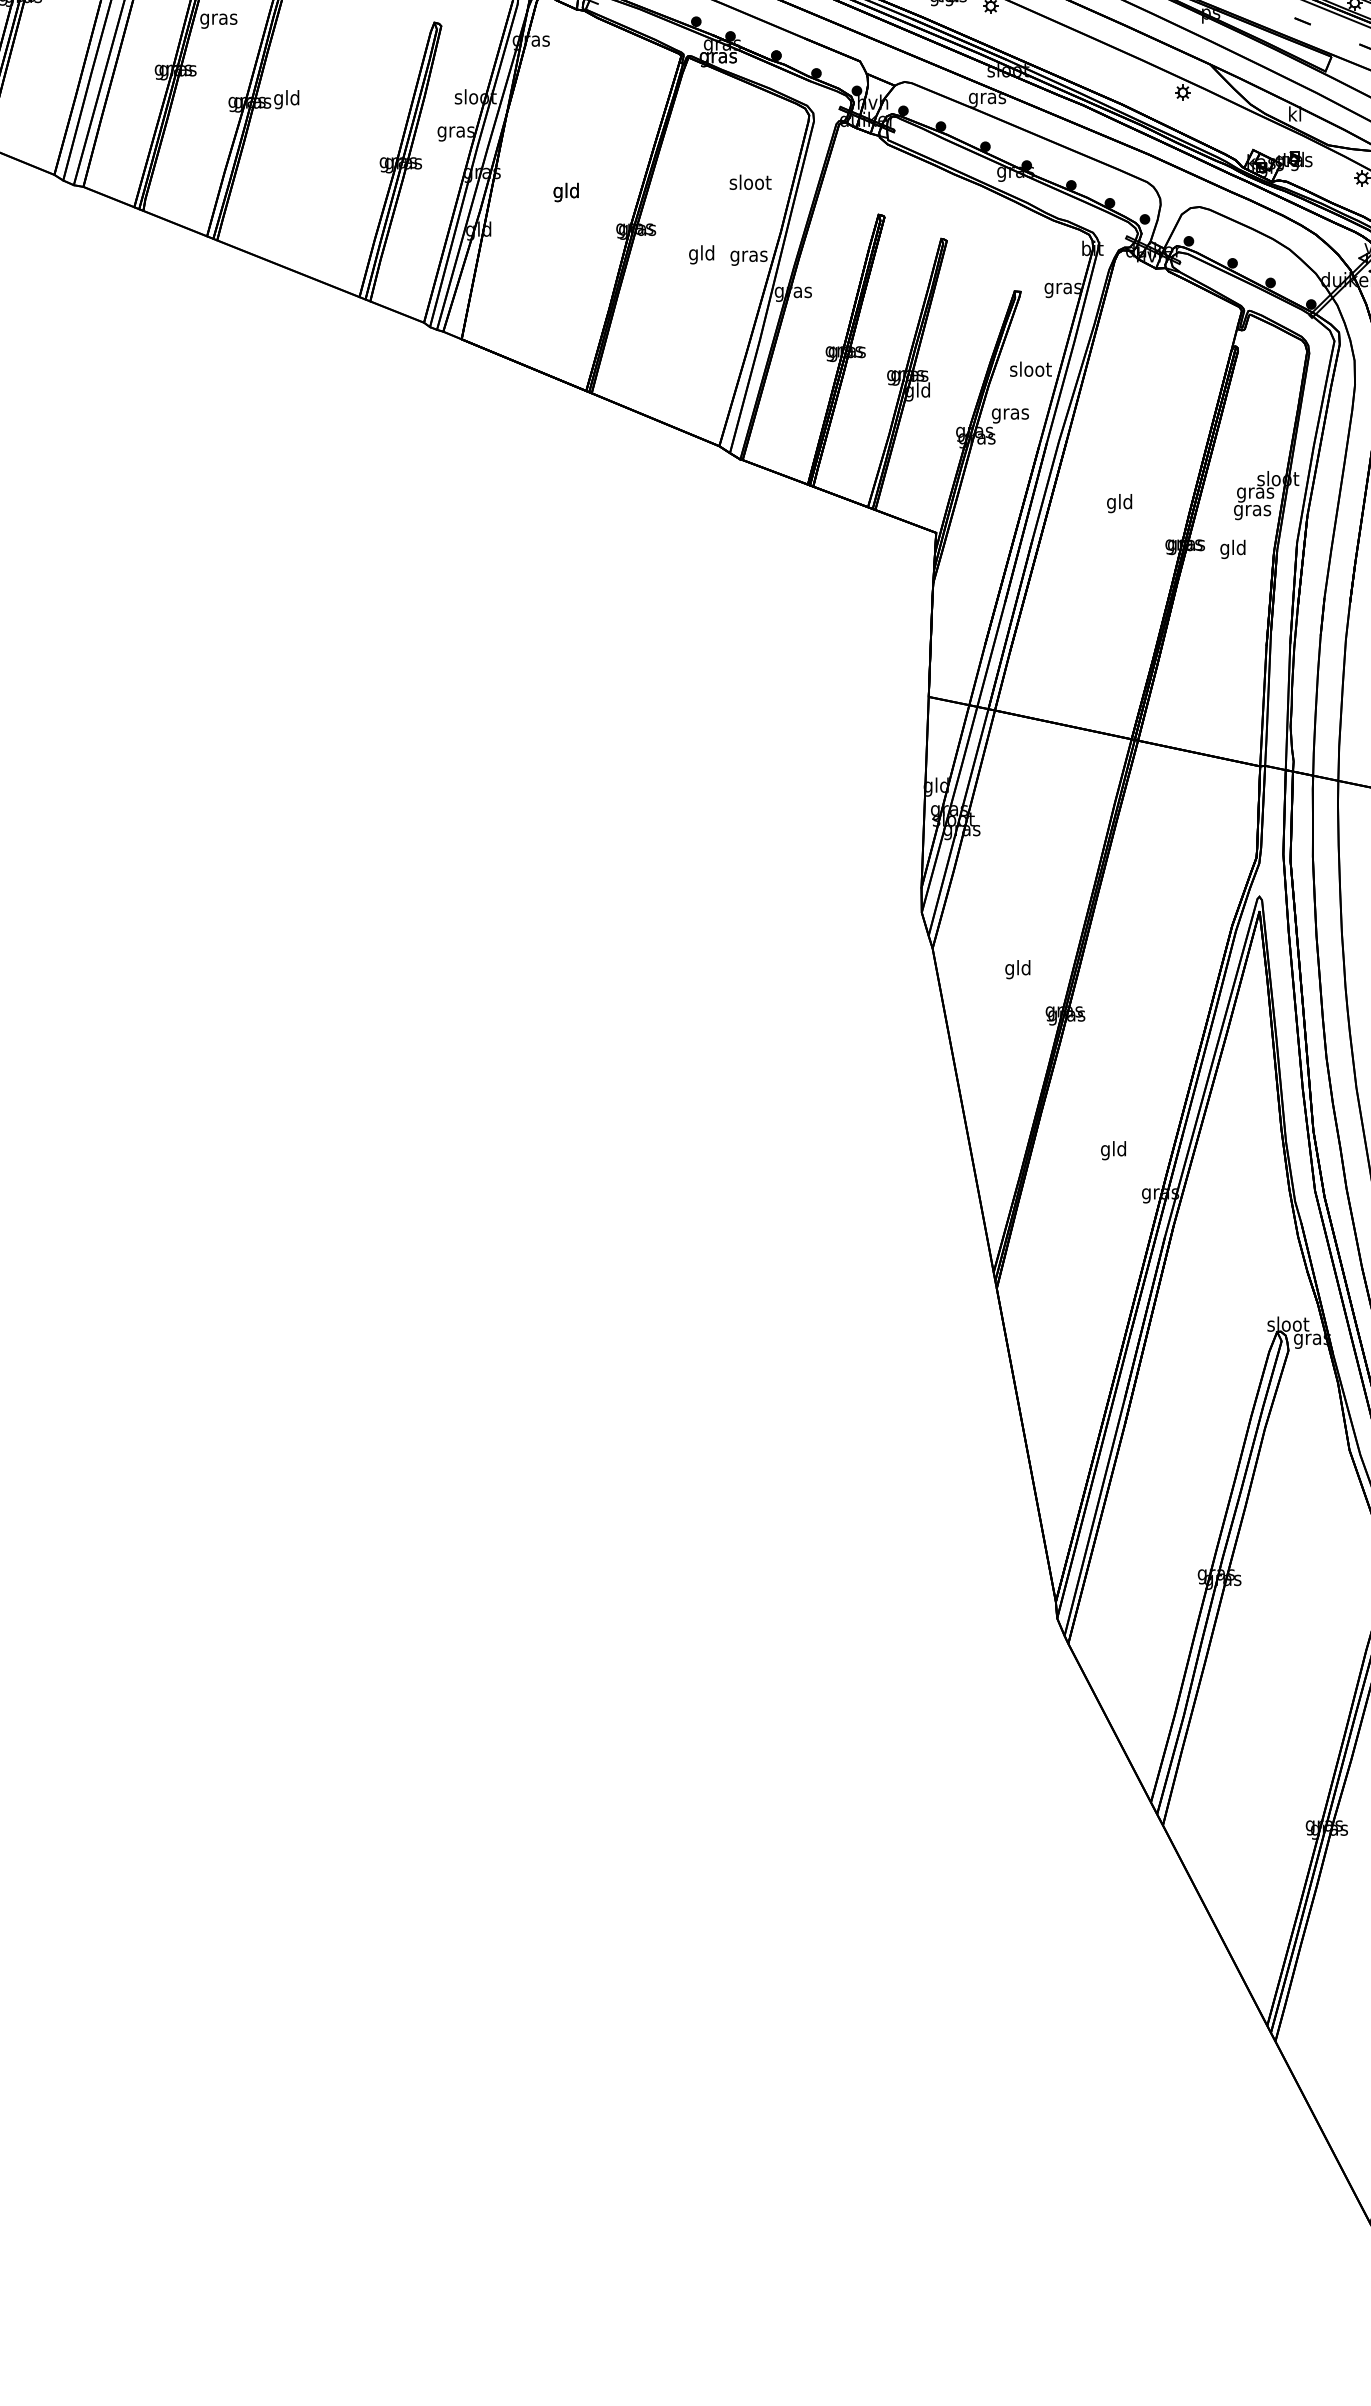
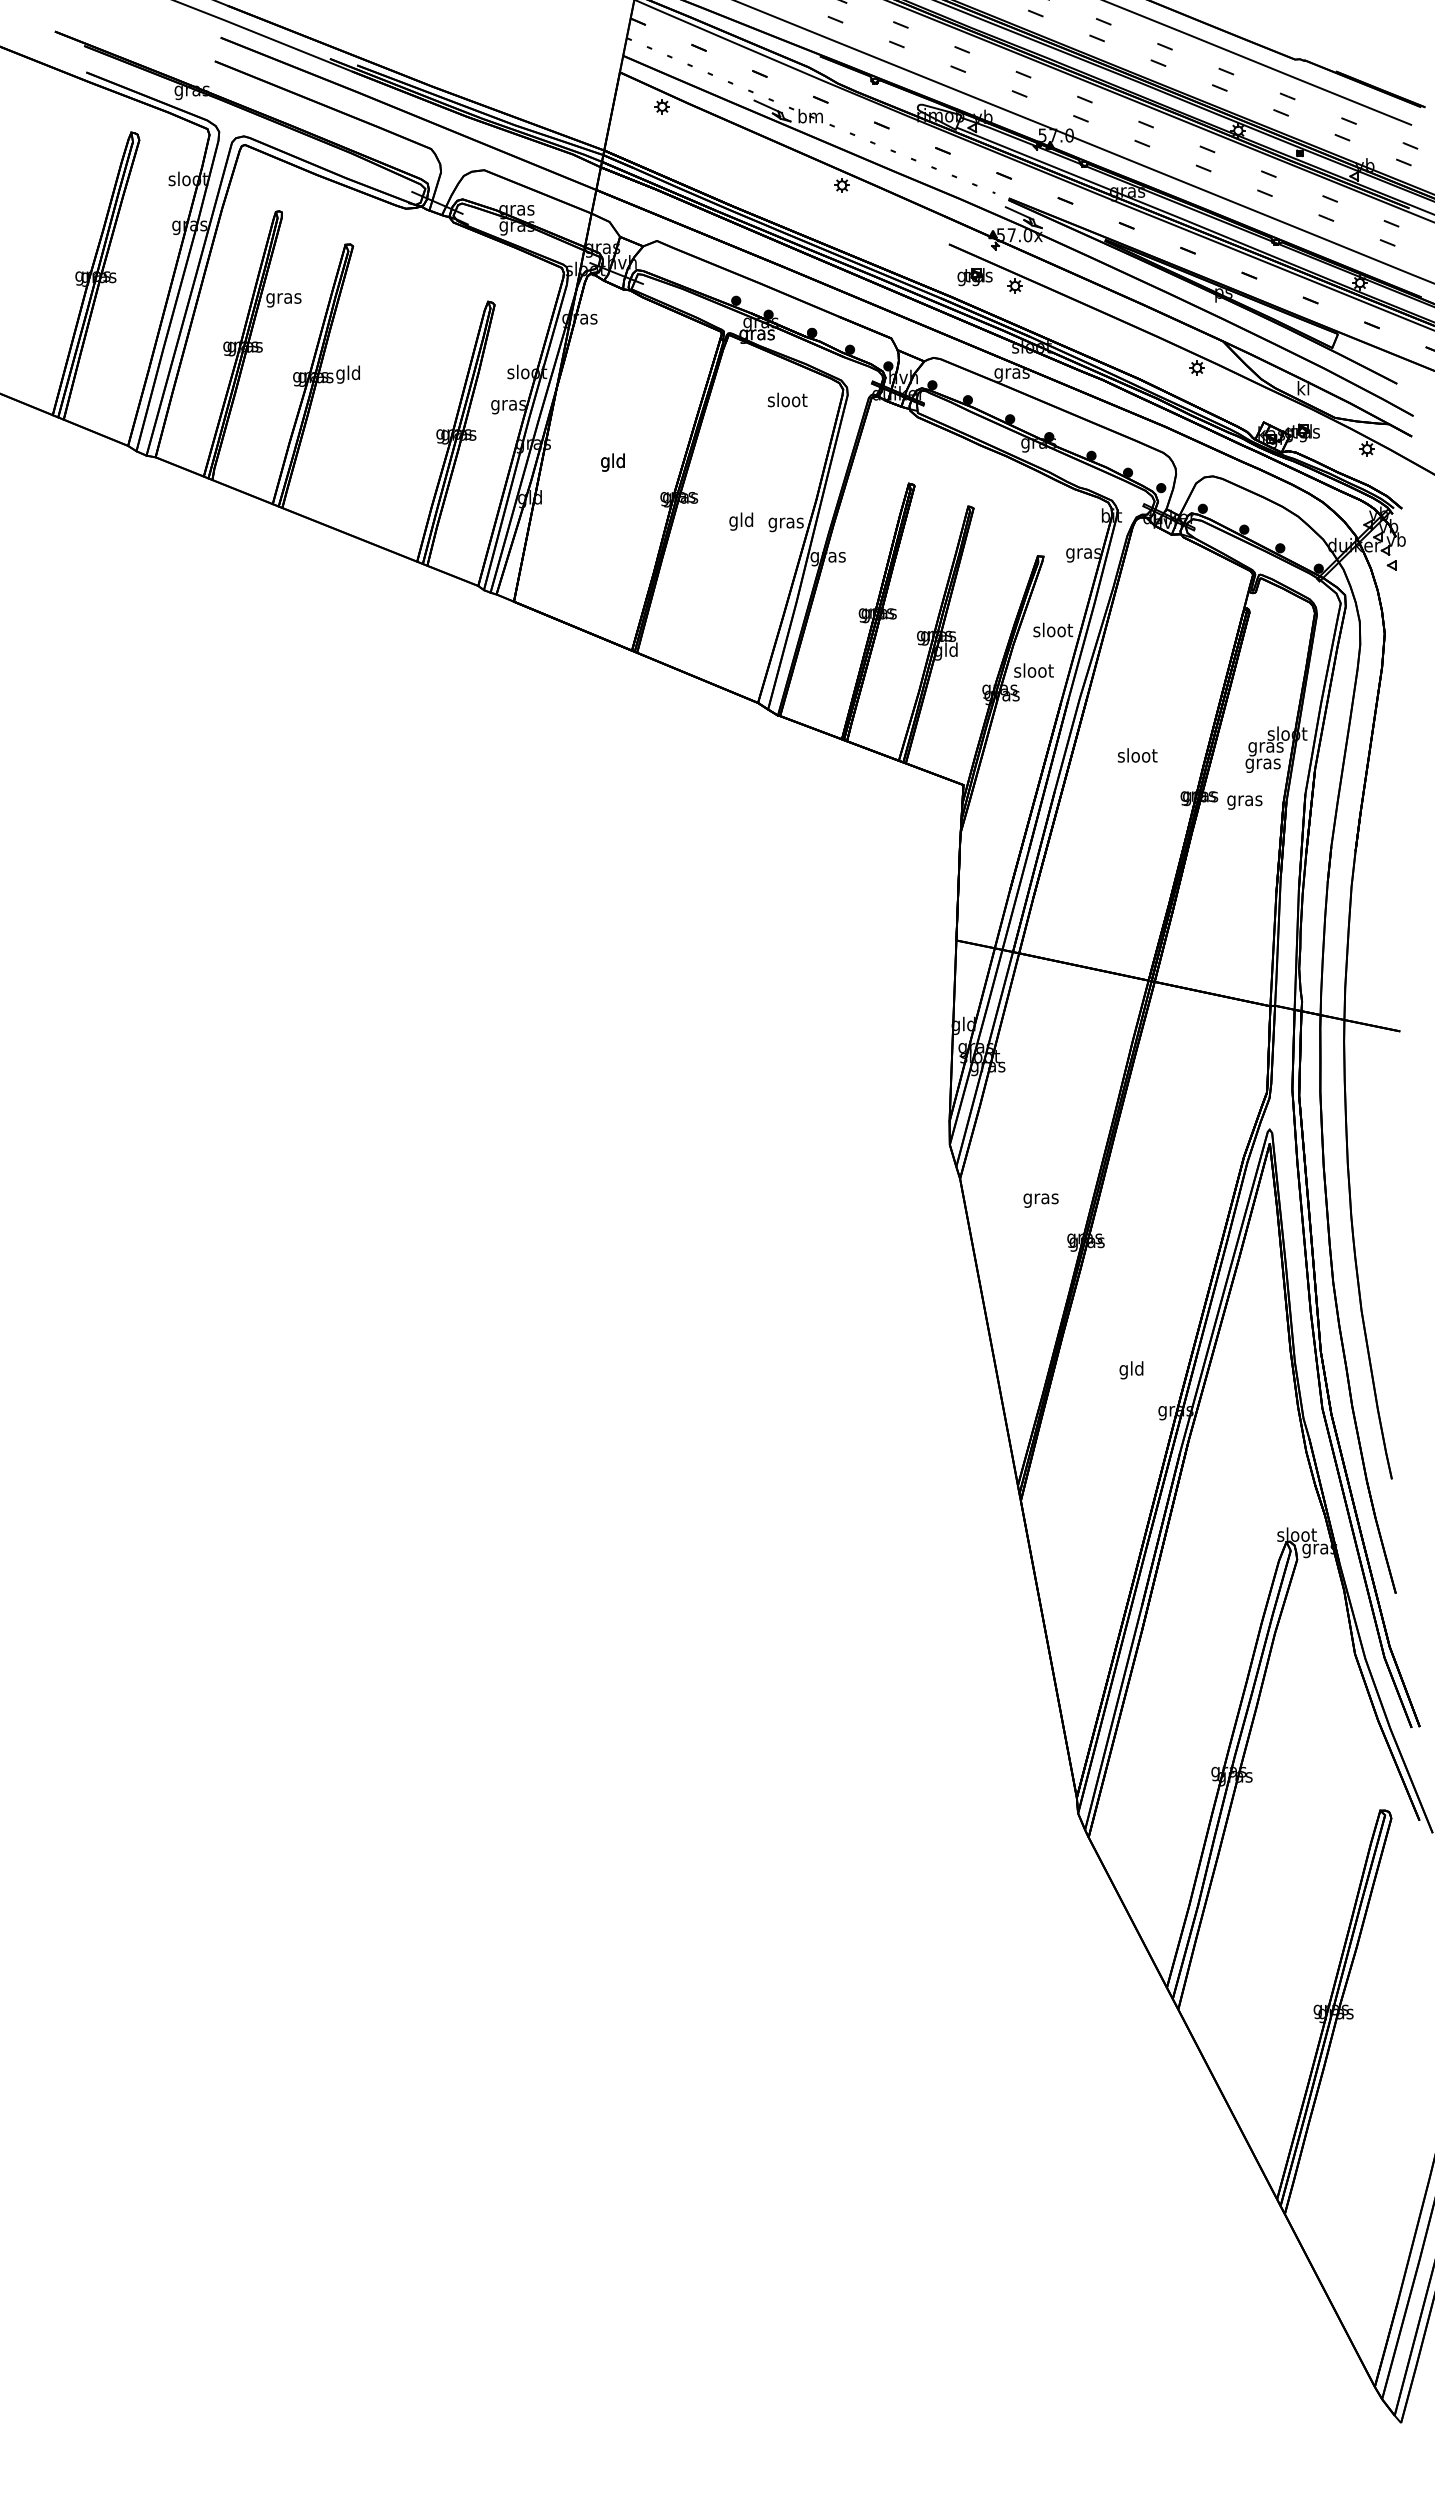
text: (750, 181) -> (787, 399), moved
text: (1010, 414) -> (1033, 672), gras -> sloot
text: (1119, 503) -> (1137, 757), gld -> sloot
text: (1232, 549) -> (1244, 800), gld -> gras
text: (1017, 969) -> (1040, 1198), gld -> gras

